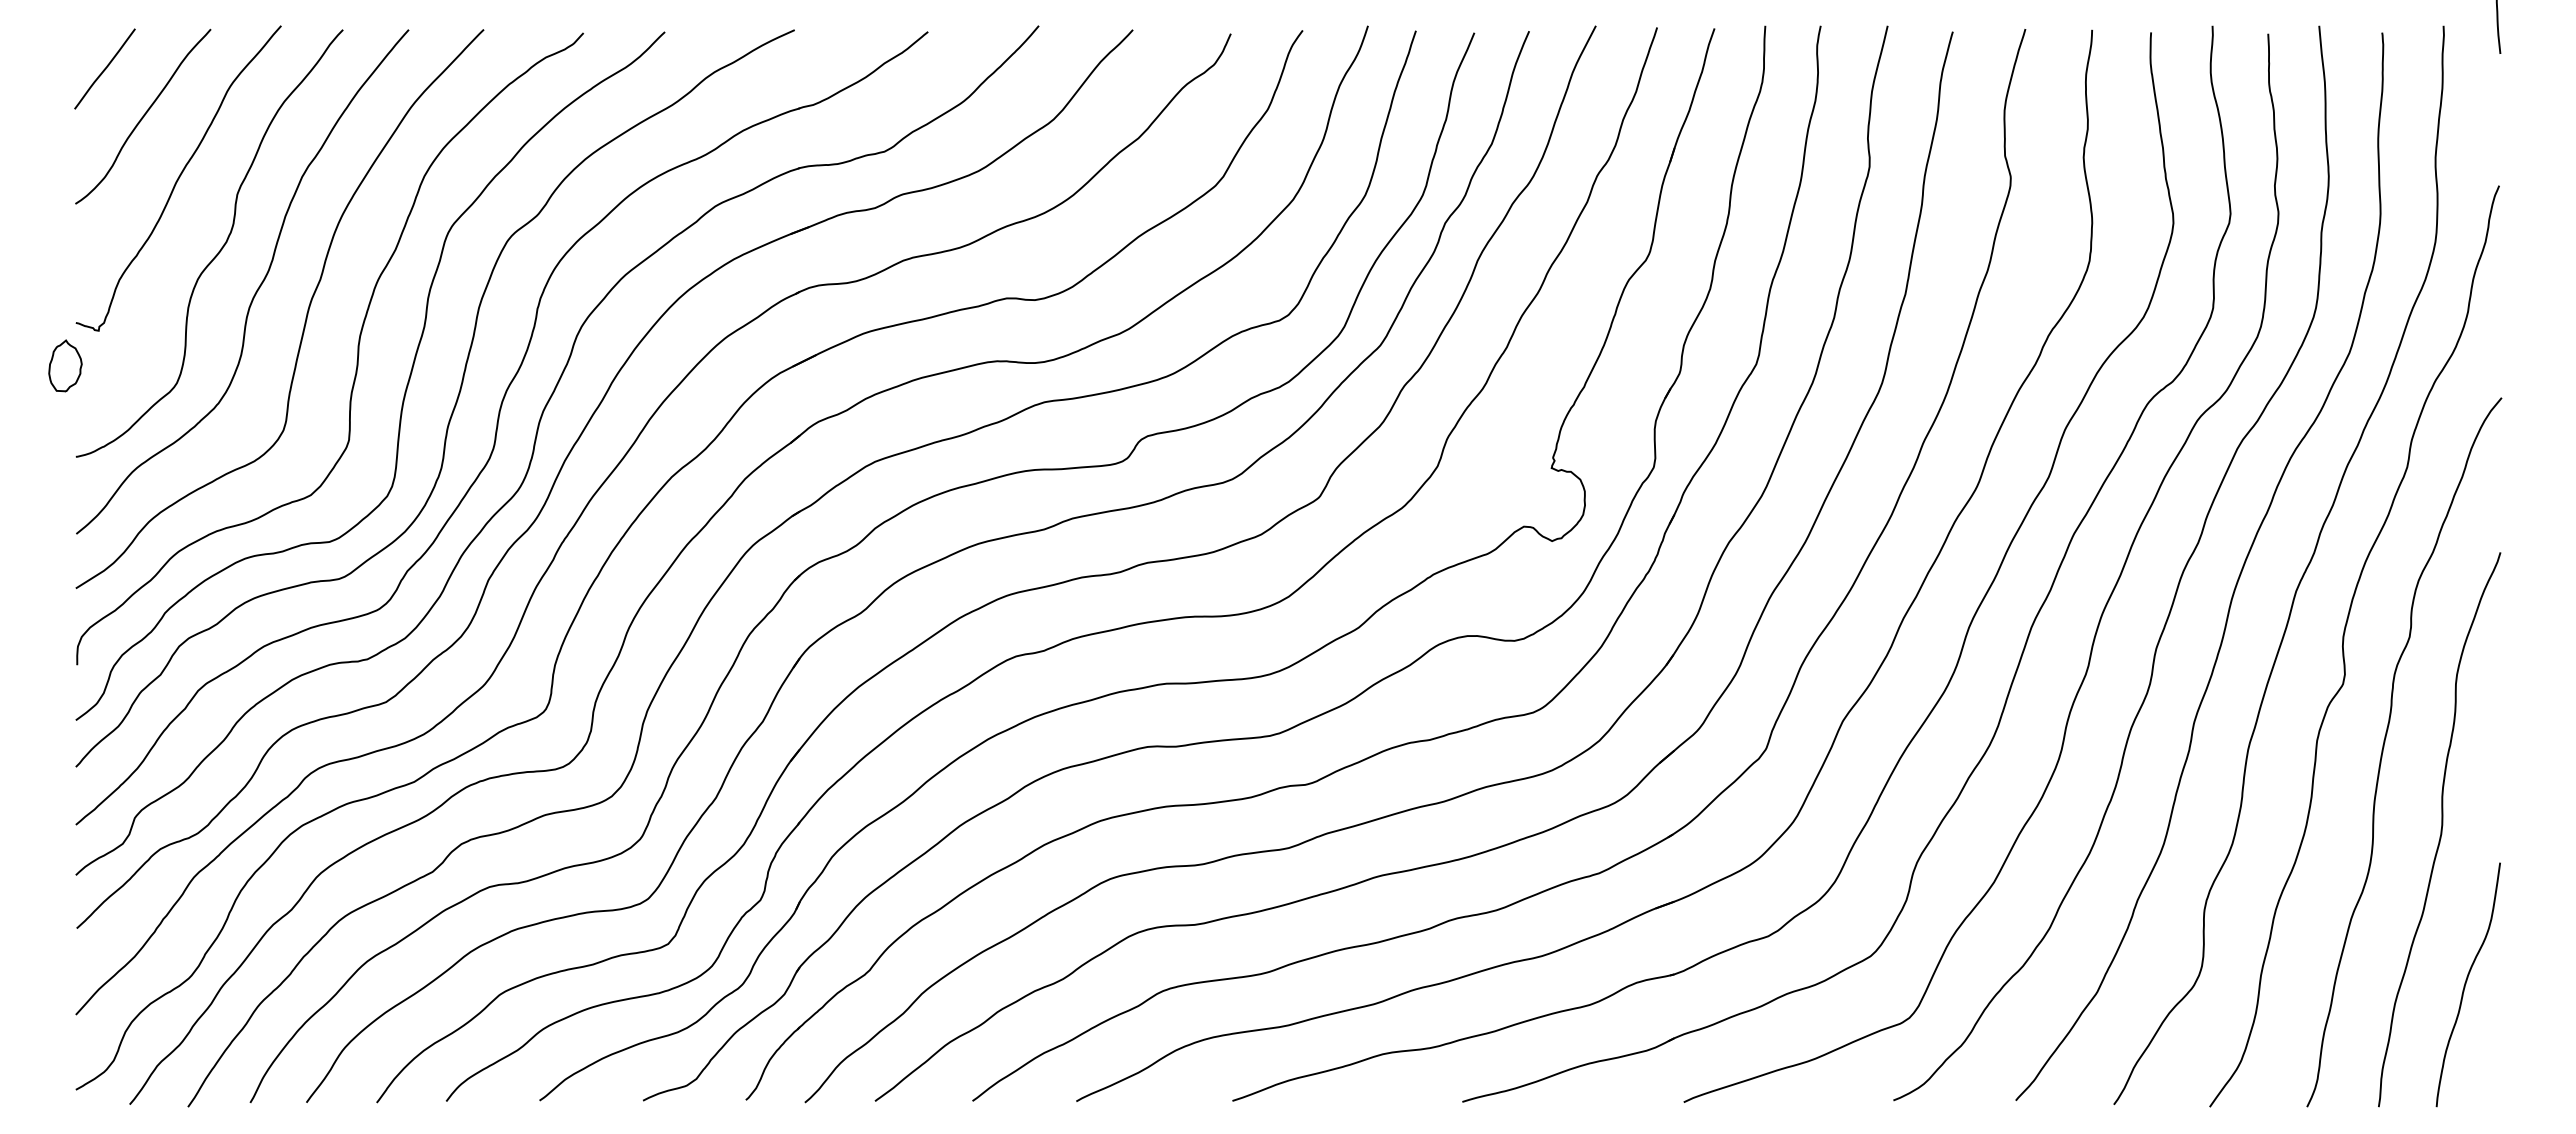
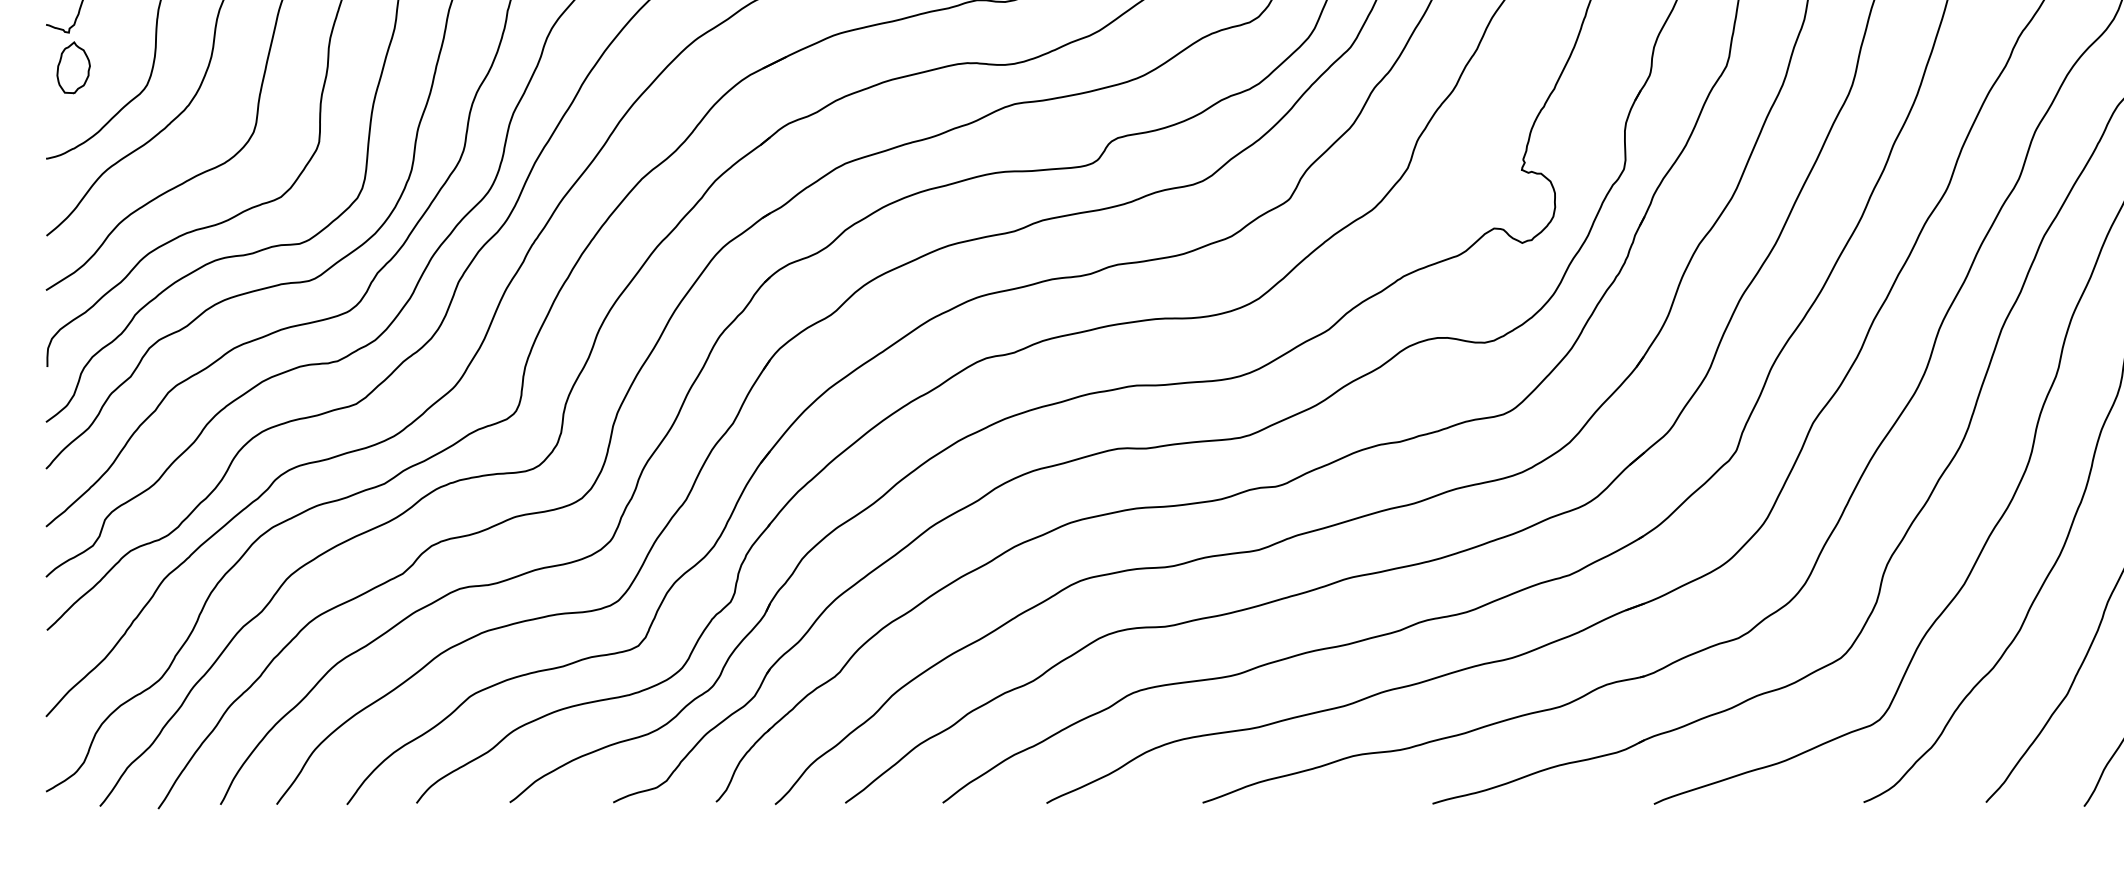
part: (65, 365) -> (73, 67), moved

